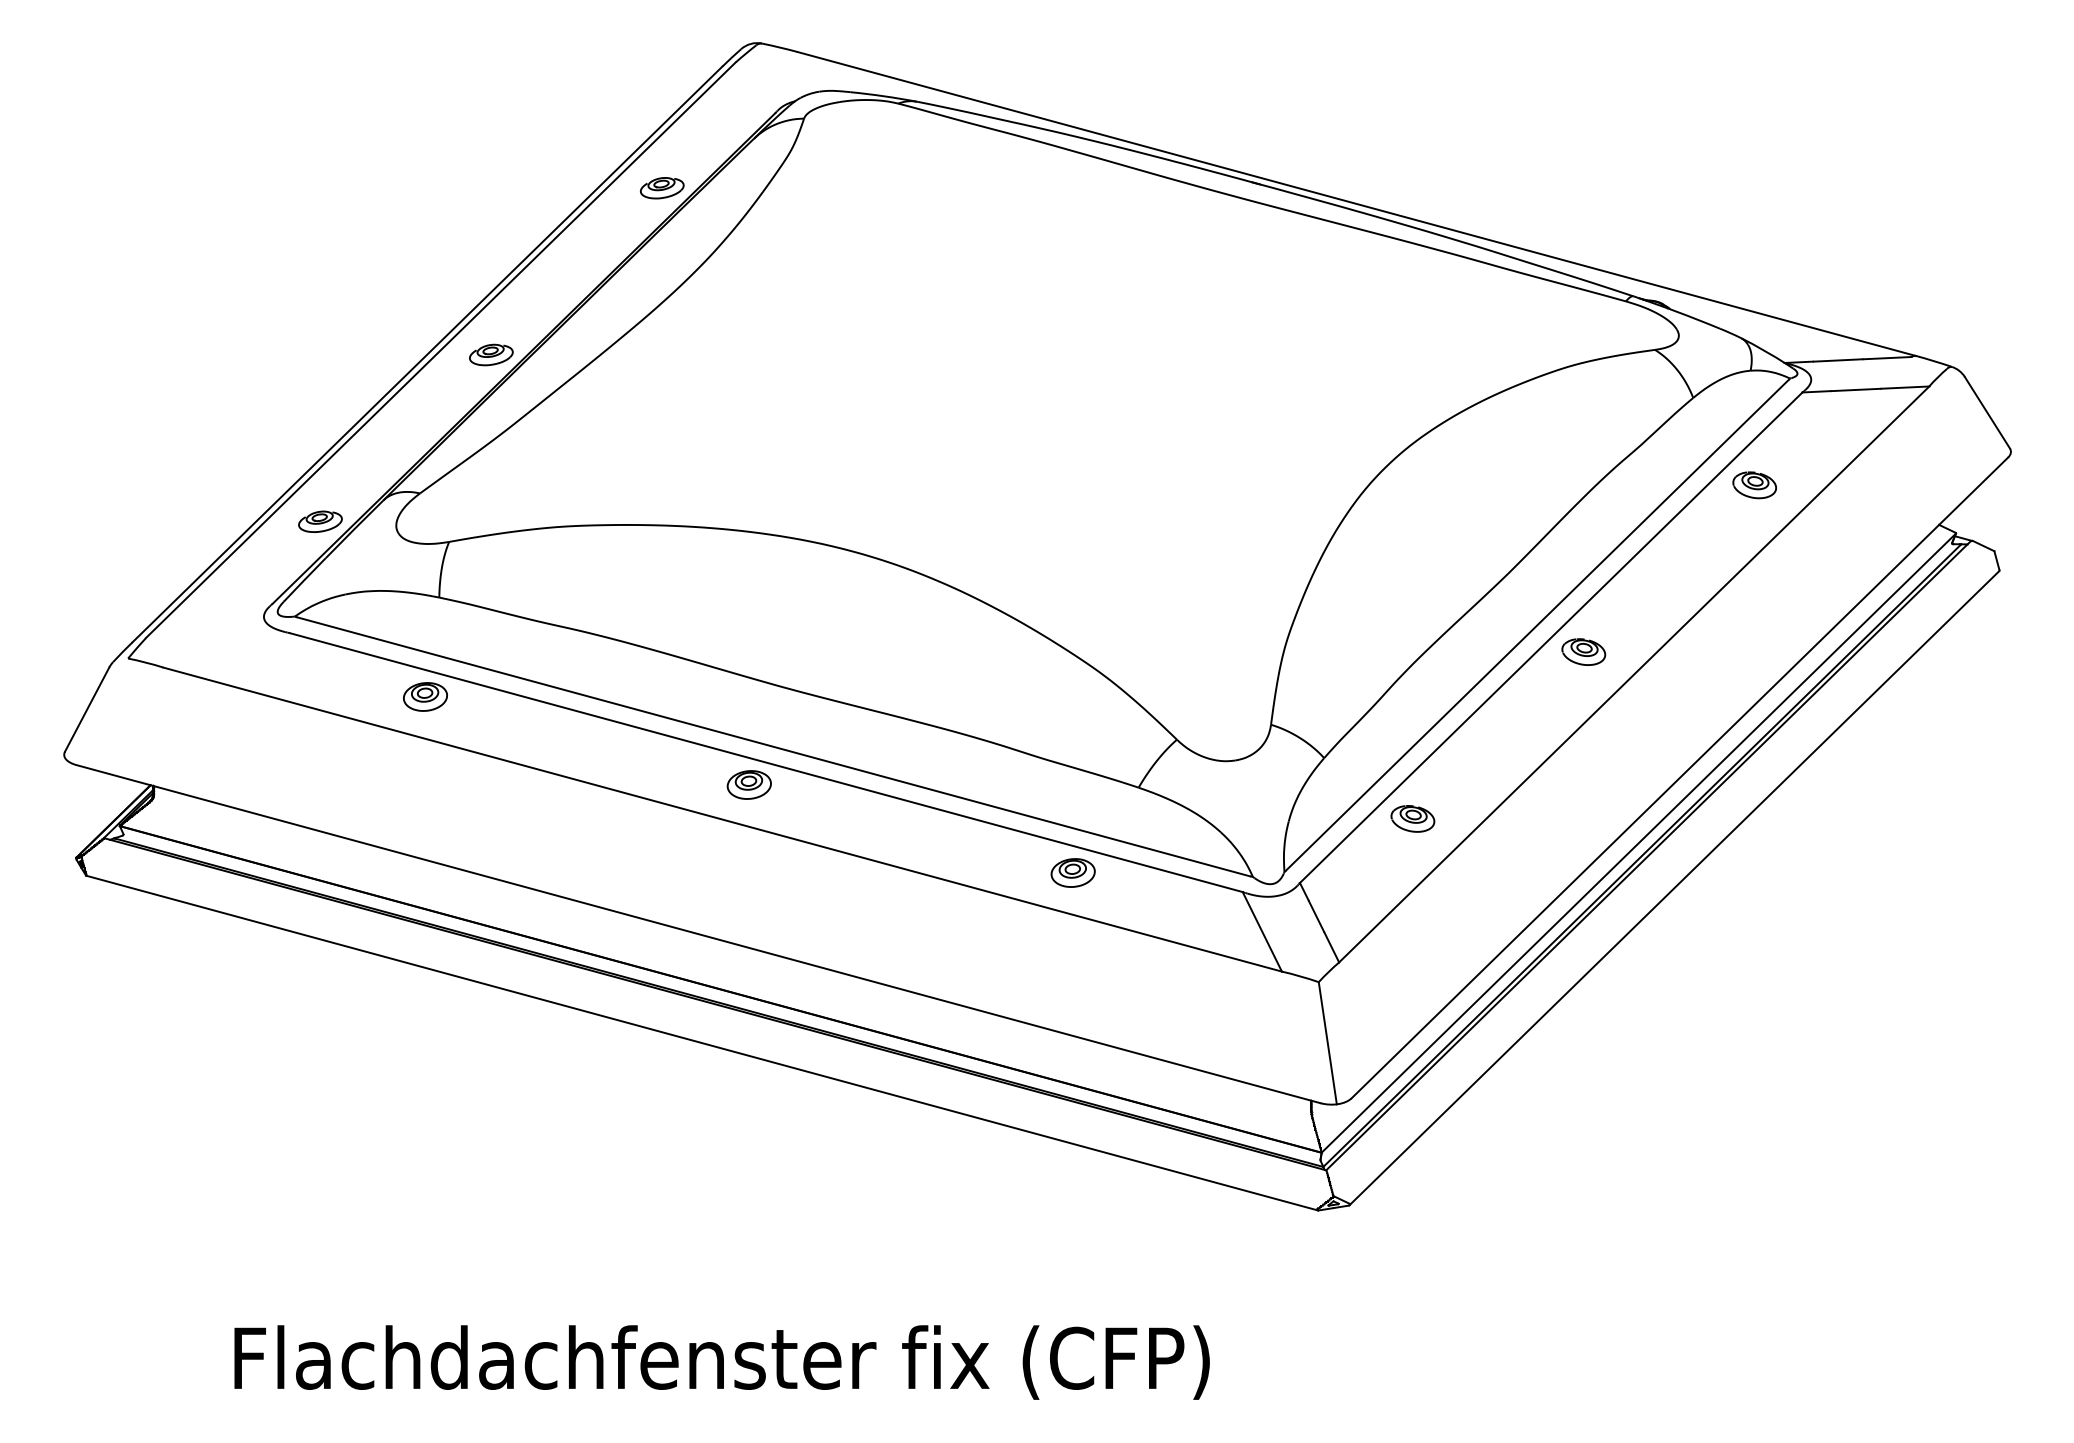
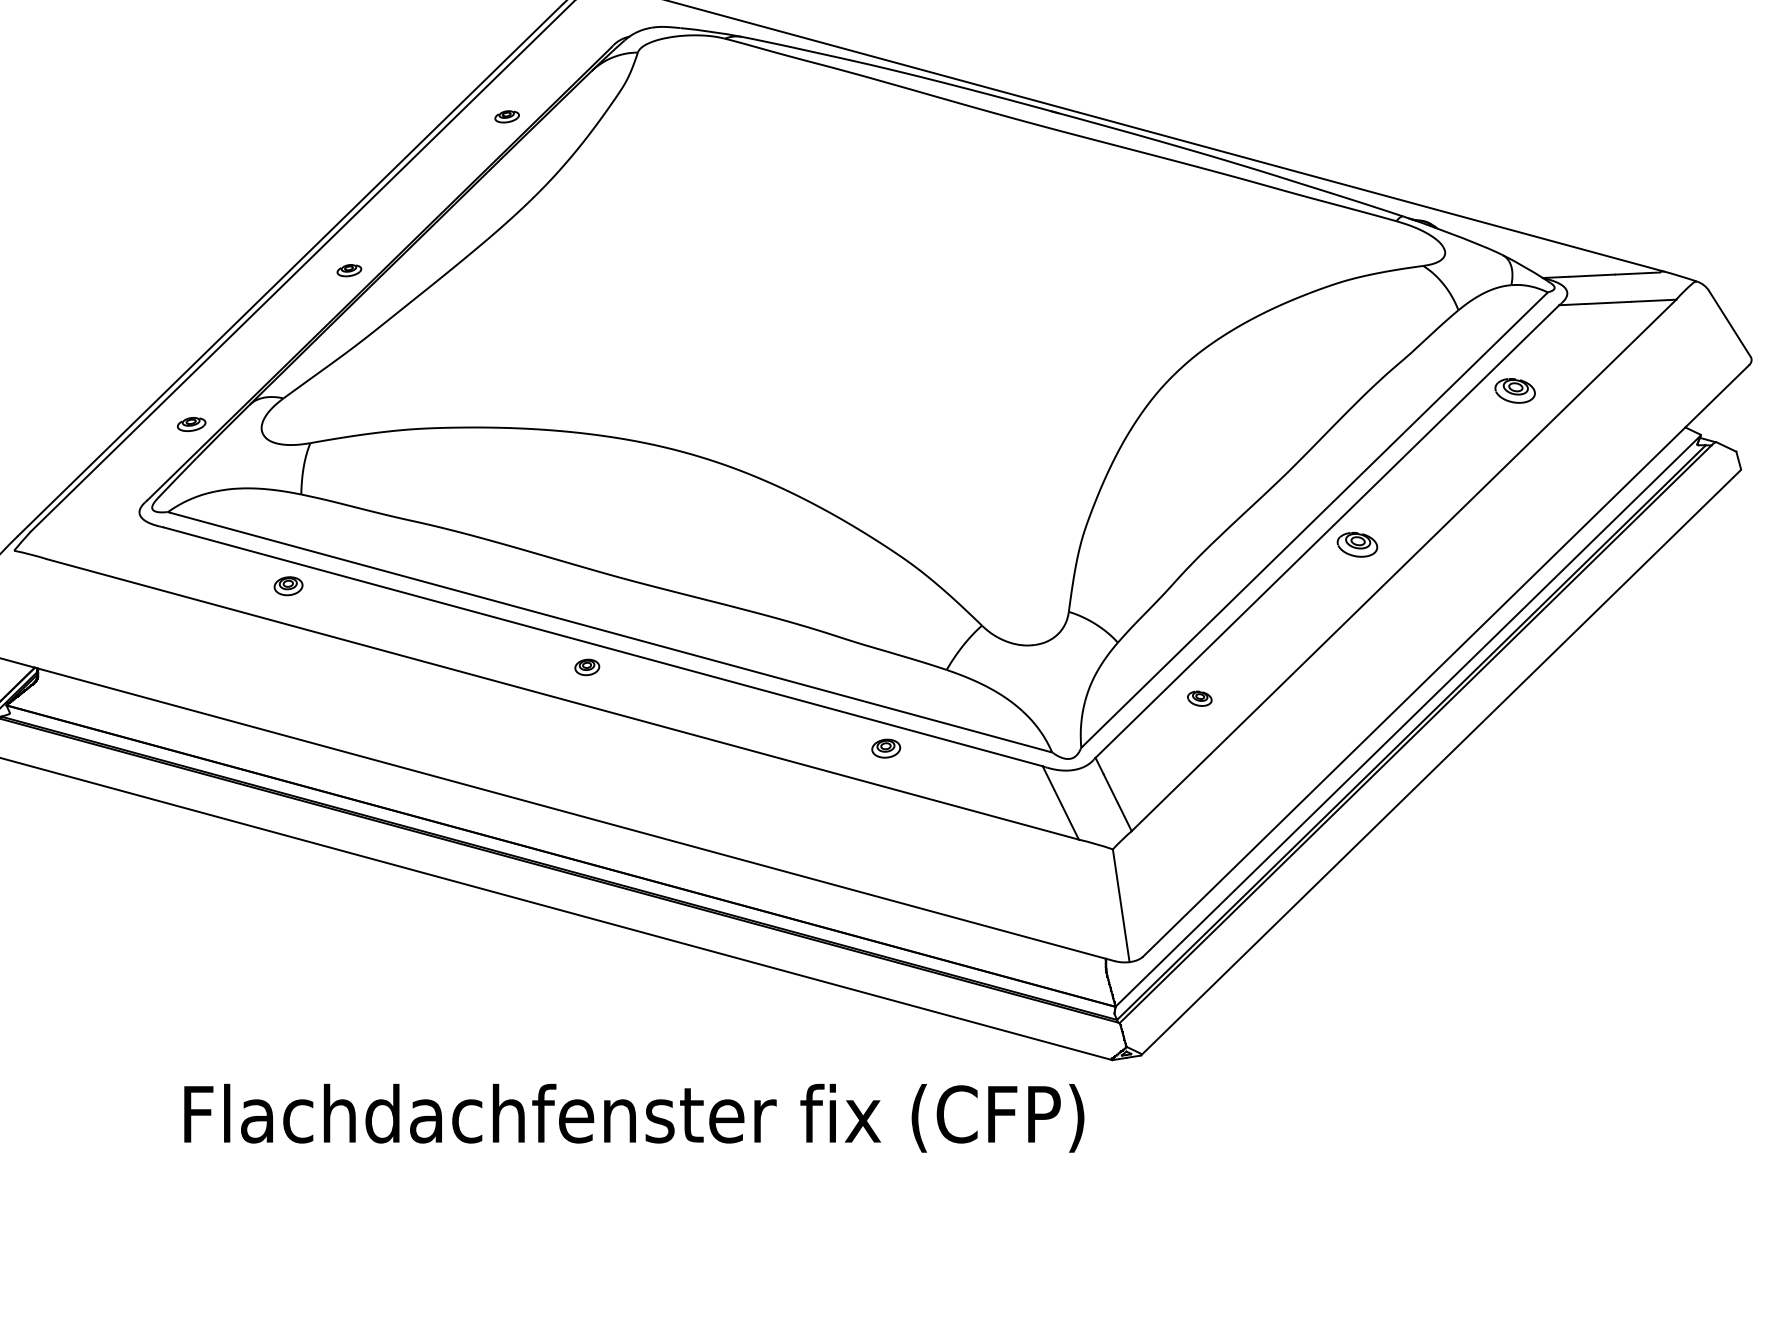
part: (662, 188) -> (507, 117), size x0.6
part: (491, 354) -> (349, 270), size x0.6
part: (320, 521) -> (191, 424), size x0.7
part: (425, 696) -> (288, 585), size x0.7
part: (748, 784) -> (586, 666), size x0.6
part: (1412, 818) -> (1199, 698), size x0.6
part: (1072, 872) -> (885, 748), size x0.7
text: (721, 1362) -> (633, 1118), moved

